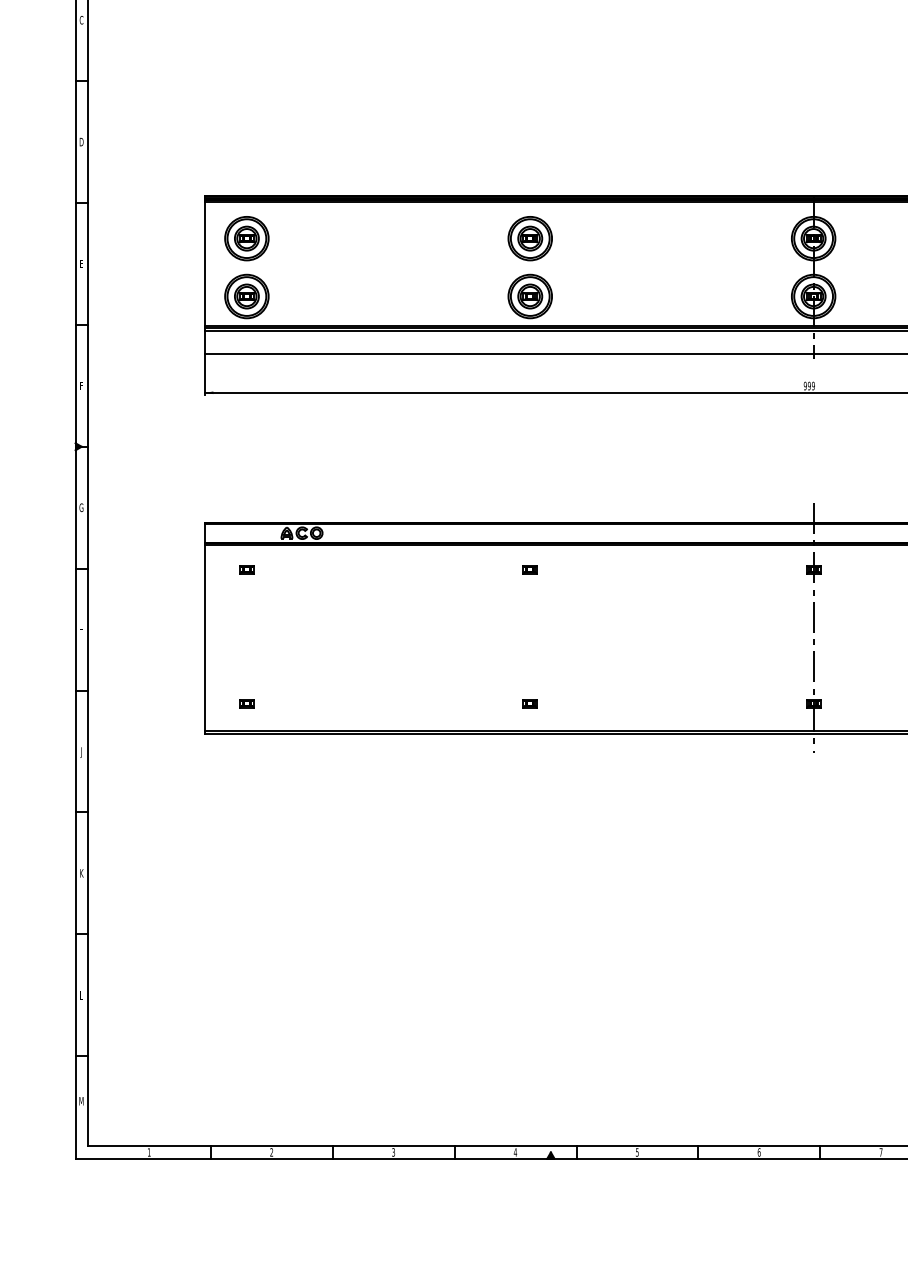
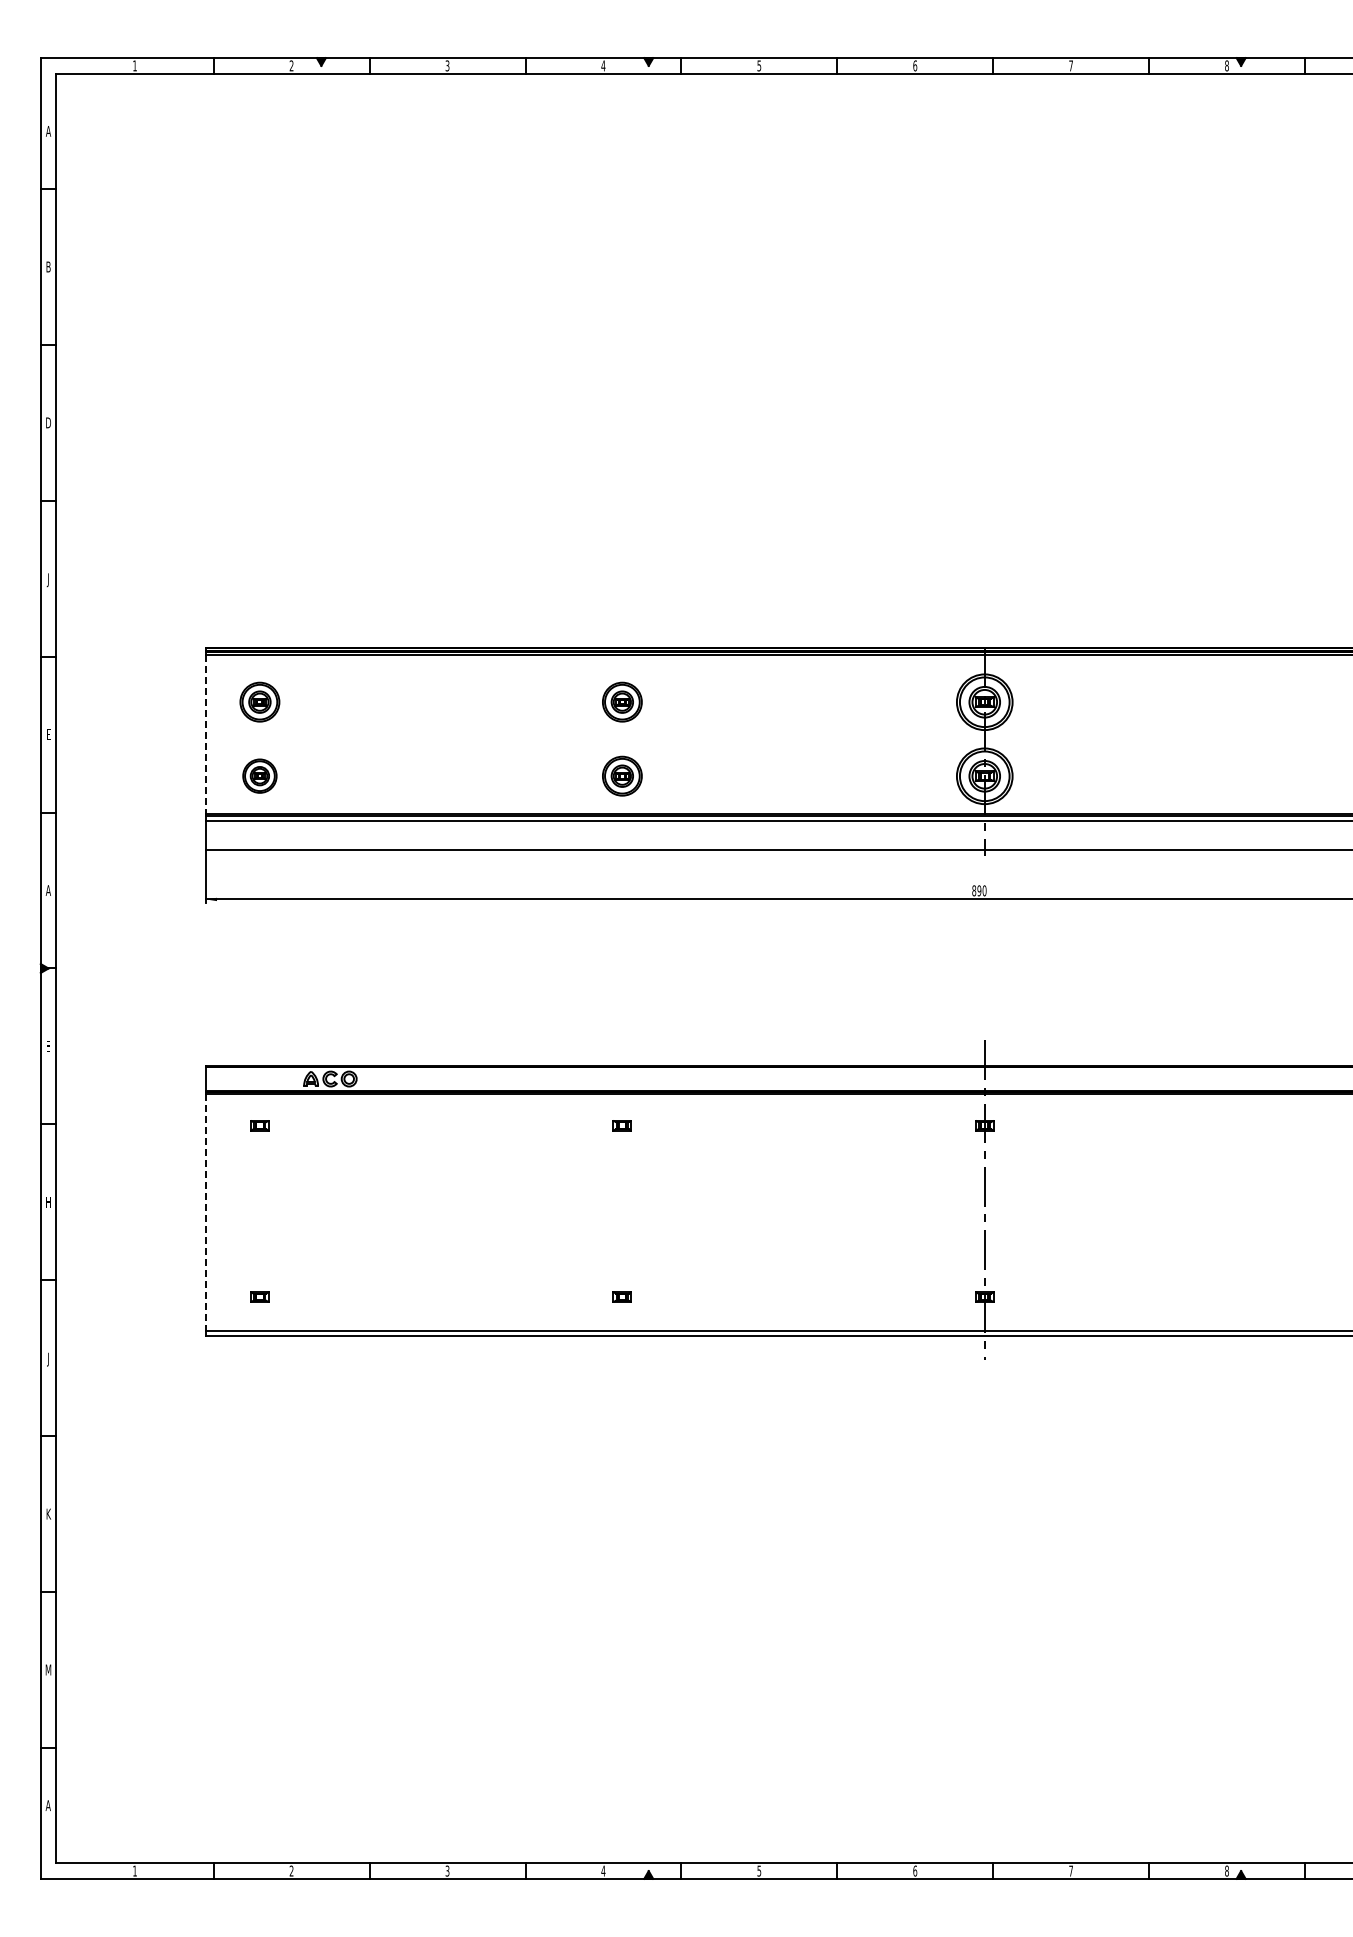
text: (81, 19) -> (48, 422), C -> D
text: (81, 143) -> (48, 580), D -> J
part: (246, 238) -> (259, 701), size x0.7
part: (530, 238) -> (622, 701), size x0.7
line: (205, 263) -> (206, 734), solid -> dashed
part: (246, 295) -> (259, 775), size x0.6
part: (530, 295) -> (622, 775), size x0.7
text: (80, 385) -> (47, 890), F -> A
text: (809, 385) -> (979, 890), 999 -> 890
text: (80, 507) -> (47, 1046), G -> E
line: (205, 637) -> (206, 1212), solid -> dashed
text: (81, 994) -> (48, 1669), L -> M
text: (80, 1101) -> (47, 1805), M -> A

